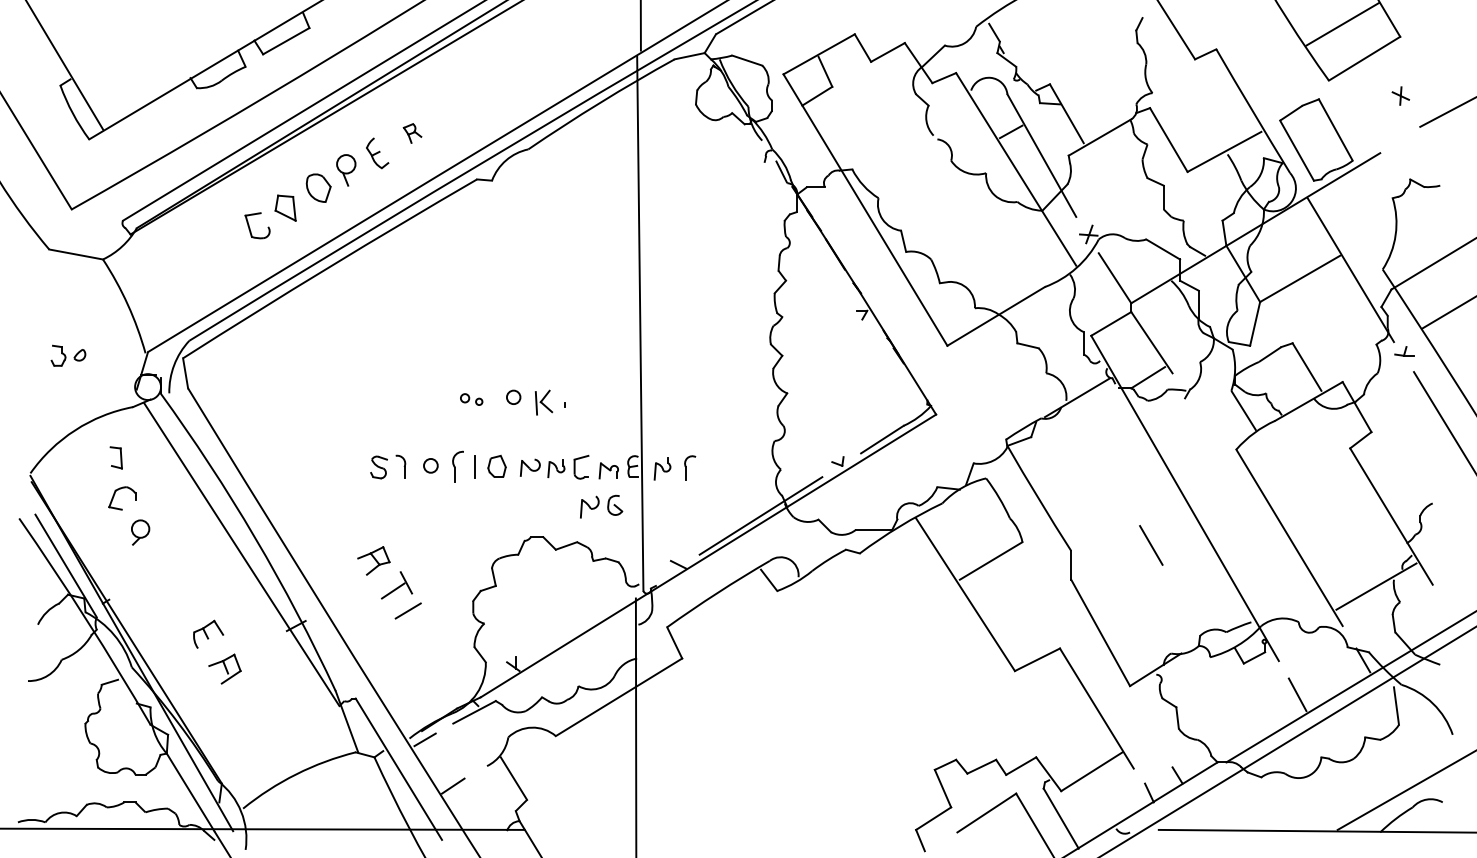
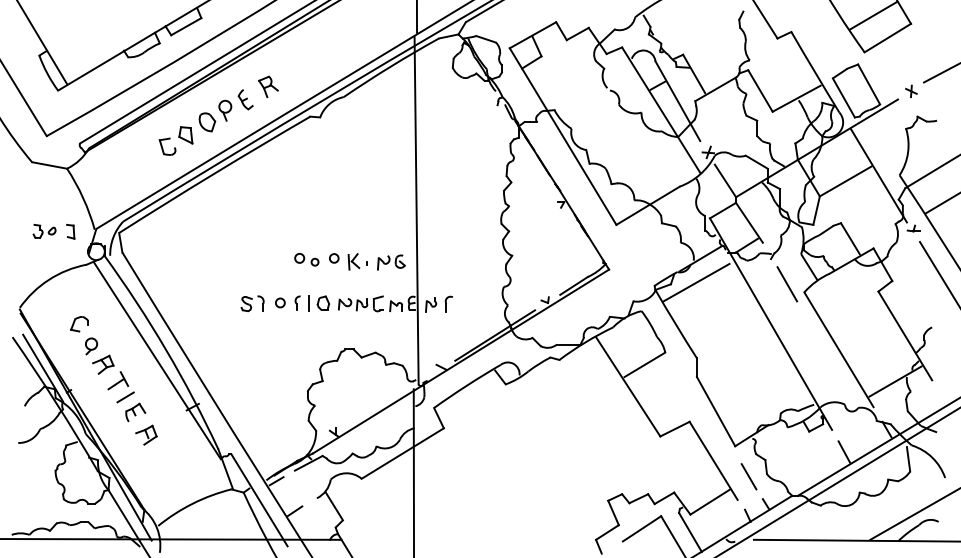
part: (1400, 94) -> (911, 90), moved
part: (412, 133) -> (268, 86), size x1.67
part: (471, 399) -> (306, 259), size x1.67
line: (1070, 434) -> (696, 282), added
line: (1210, 437) -> (787, 284), added
part: (115, 457) -> (70, 231), moved
part: (457, 465) -> (297, 302), size x0.71
part: (601, 506) -> (391, 262), moved
line: (1150, 545) -> (748, 476), moved
part: (389, 581) -> (113, 378), moved

